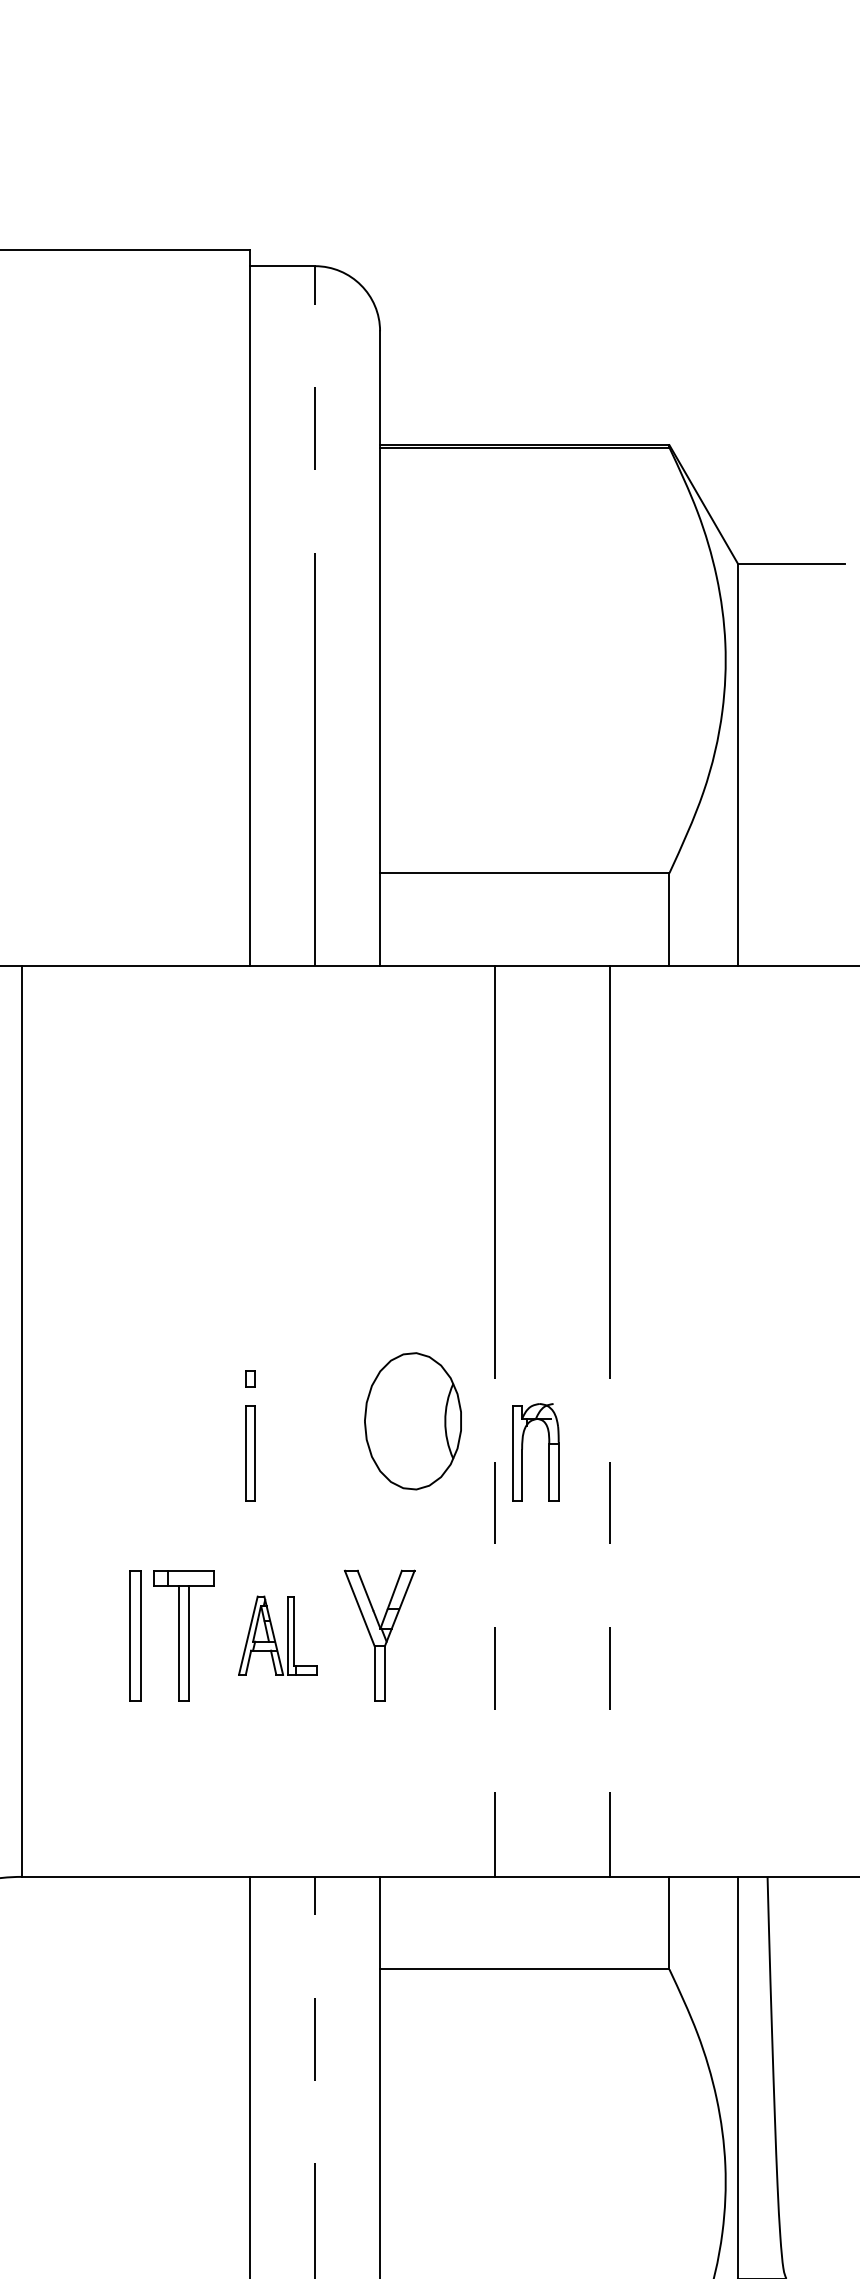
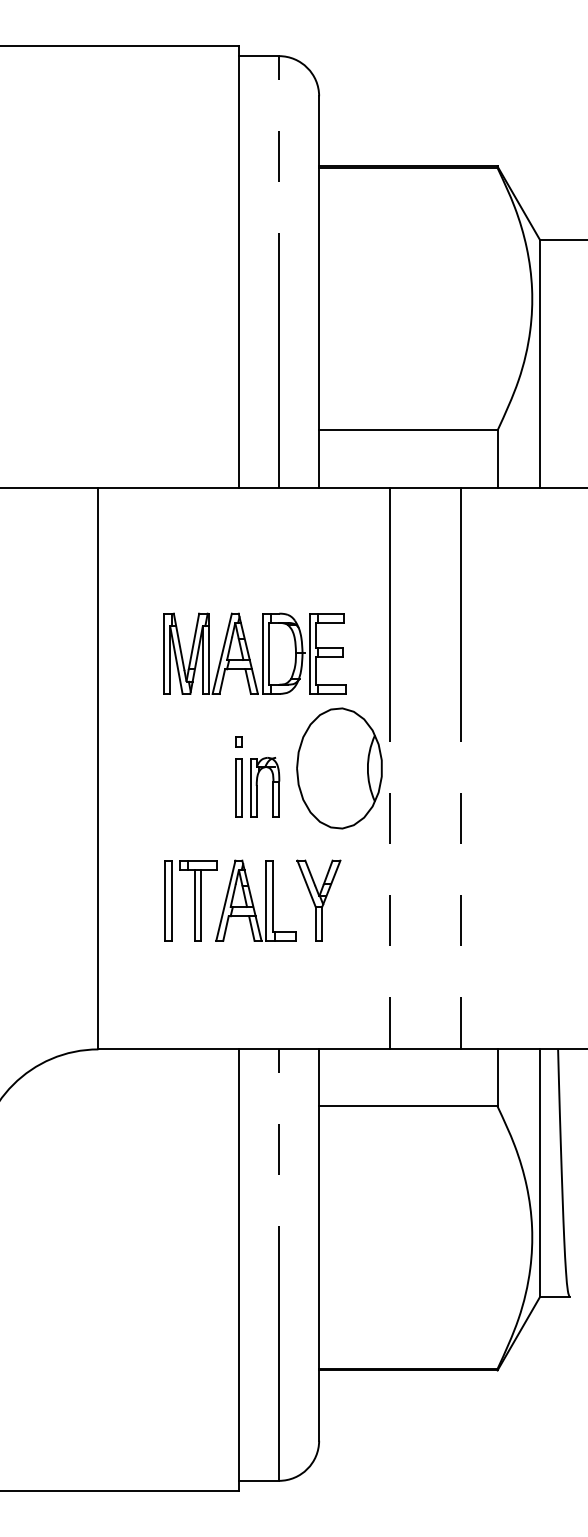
part: (275, 1234) -> (254, 653), added
part: (413, 1421) -> (339, 768), size x1.43
part: (547, 1452) -> (272, 787), moved
part: (276, 1635) -> (255, 900), size x1.67

